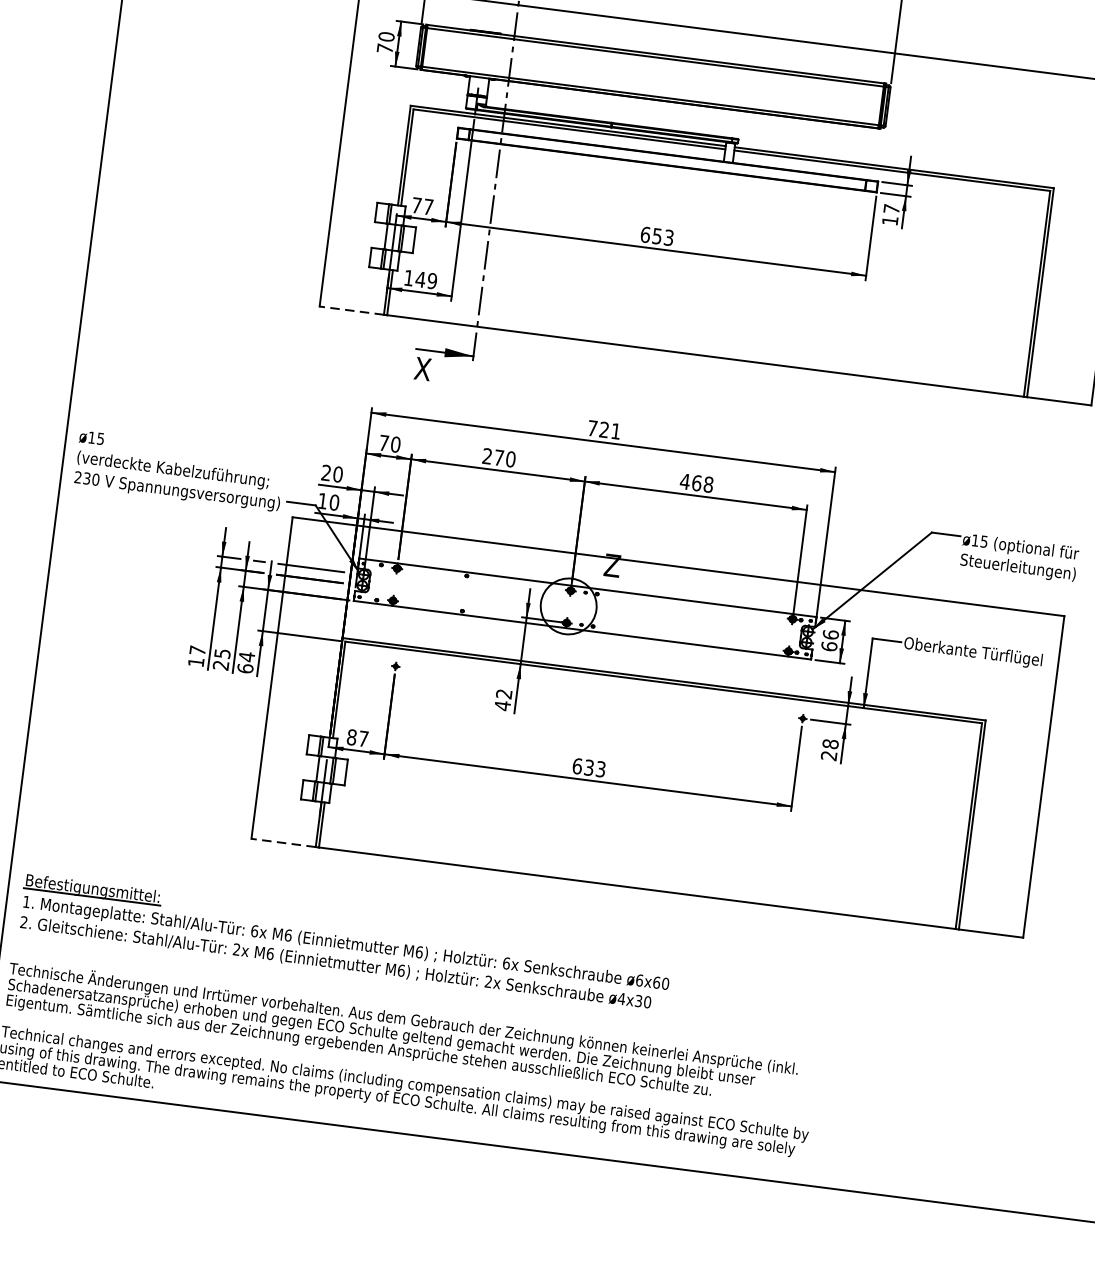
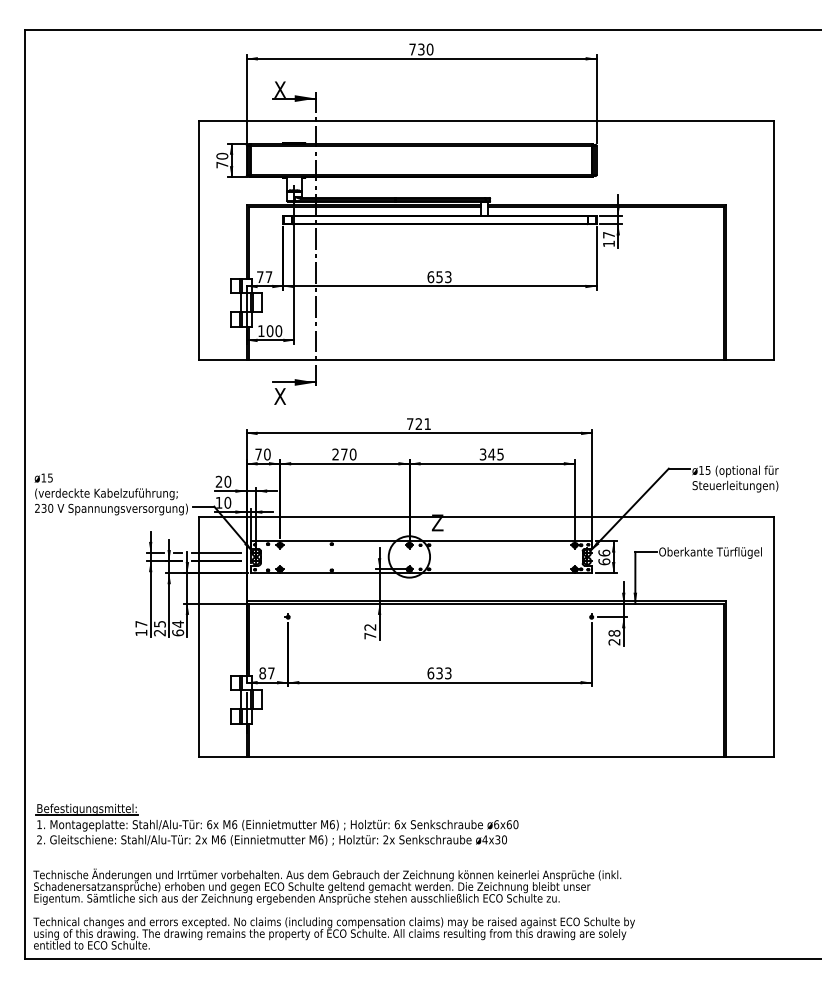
text: (425, 280) -> (273, 331), 149 -> 100
line: (351, 310) -> (222, 360), dashed -> solid
text: (696, 483) -> (491, 454), 468 -> 345
text: (503, 705) -> (370, 635), 42 -> 72
line: (283, 843) -> (222, 757), dashed -> solid

